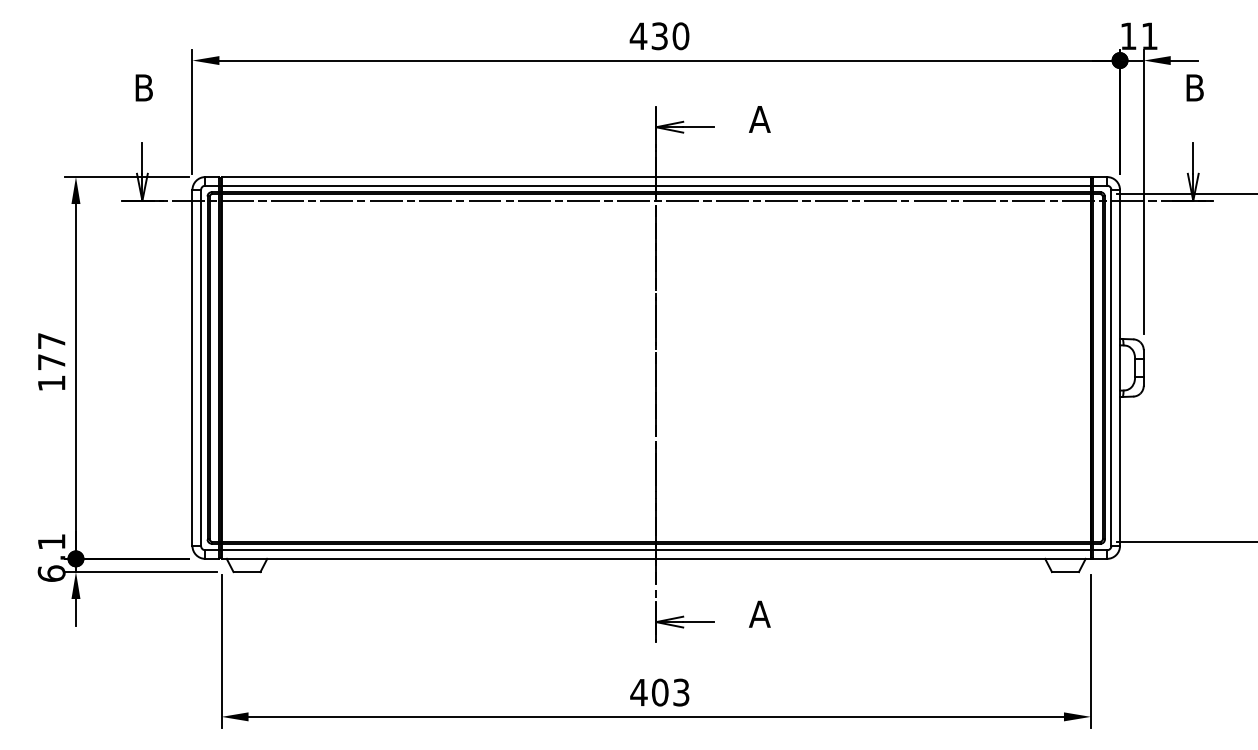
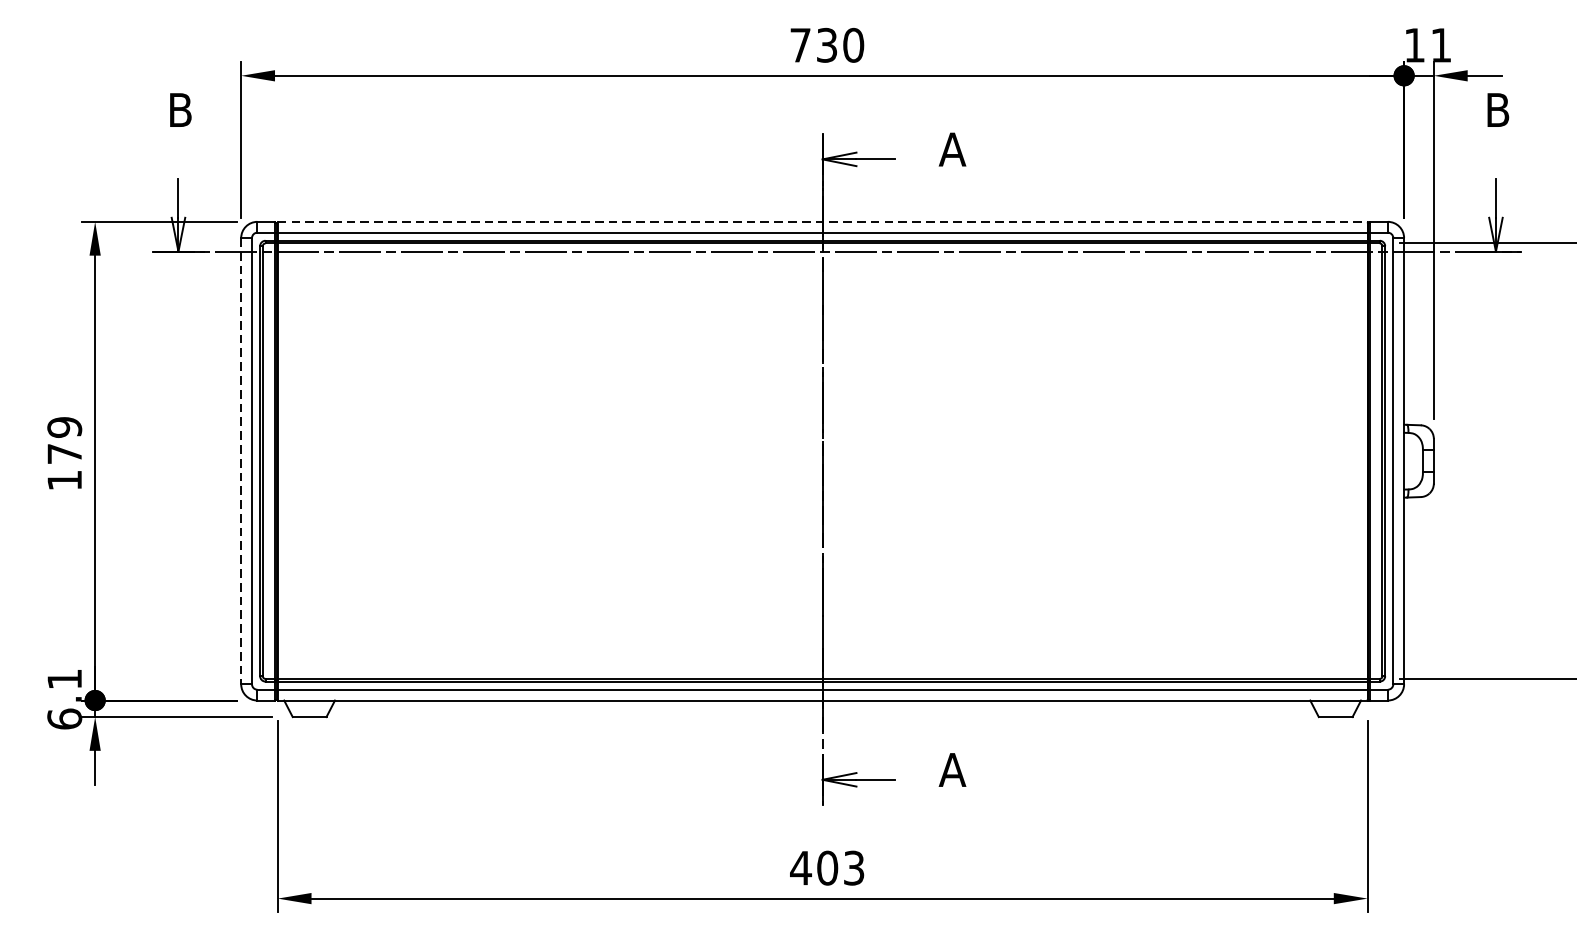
text: (638, 35) -> (800, 44), 430 -> 730
line: (656, 177) -> (822, 222), solid -> dashed
text: (51, 340) -> (64, 426), 177 -> 179
line: (192, 367) -> (241, 460), solid -> dashed

